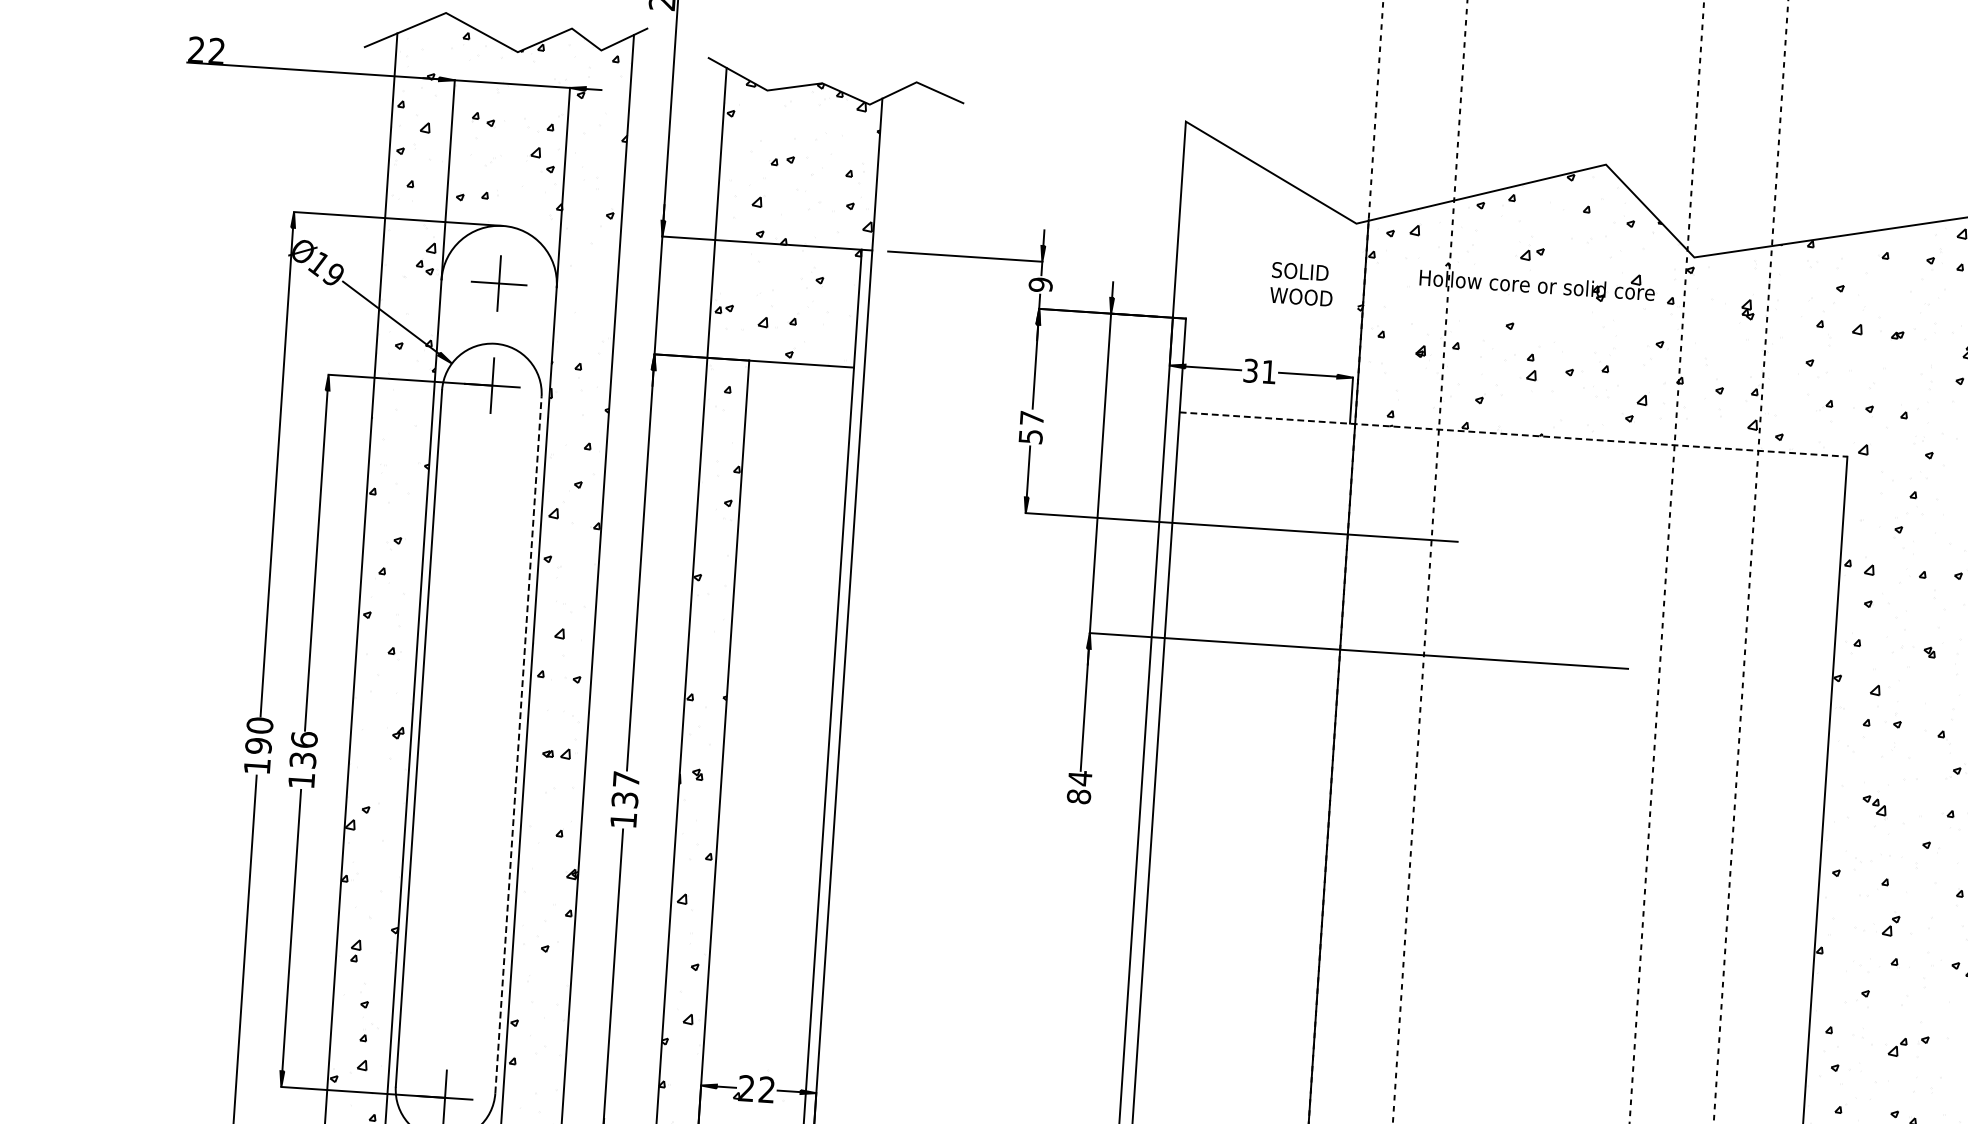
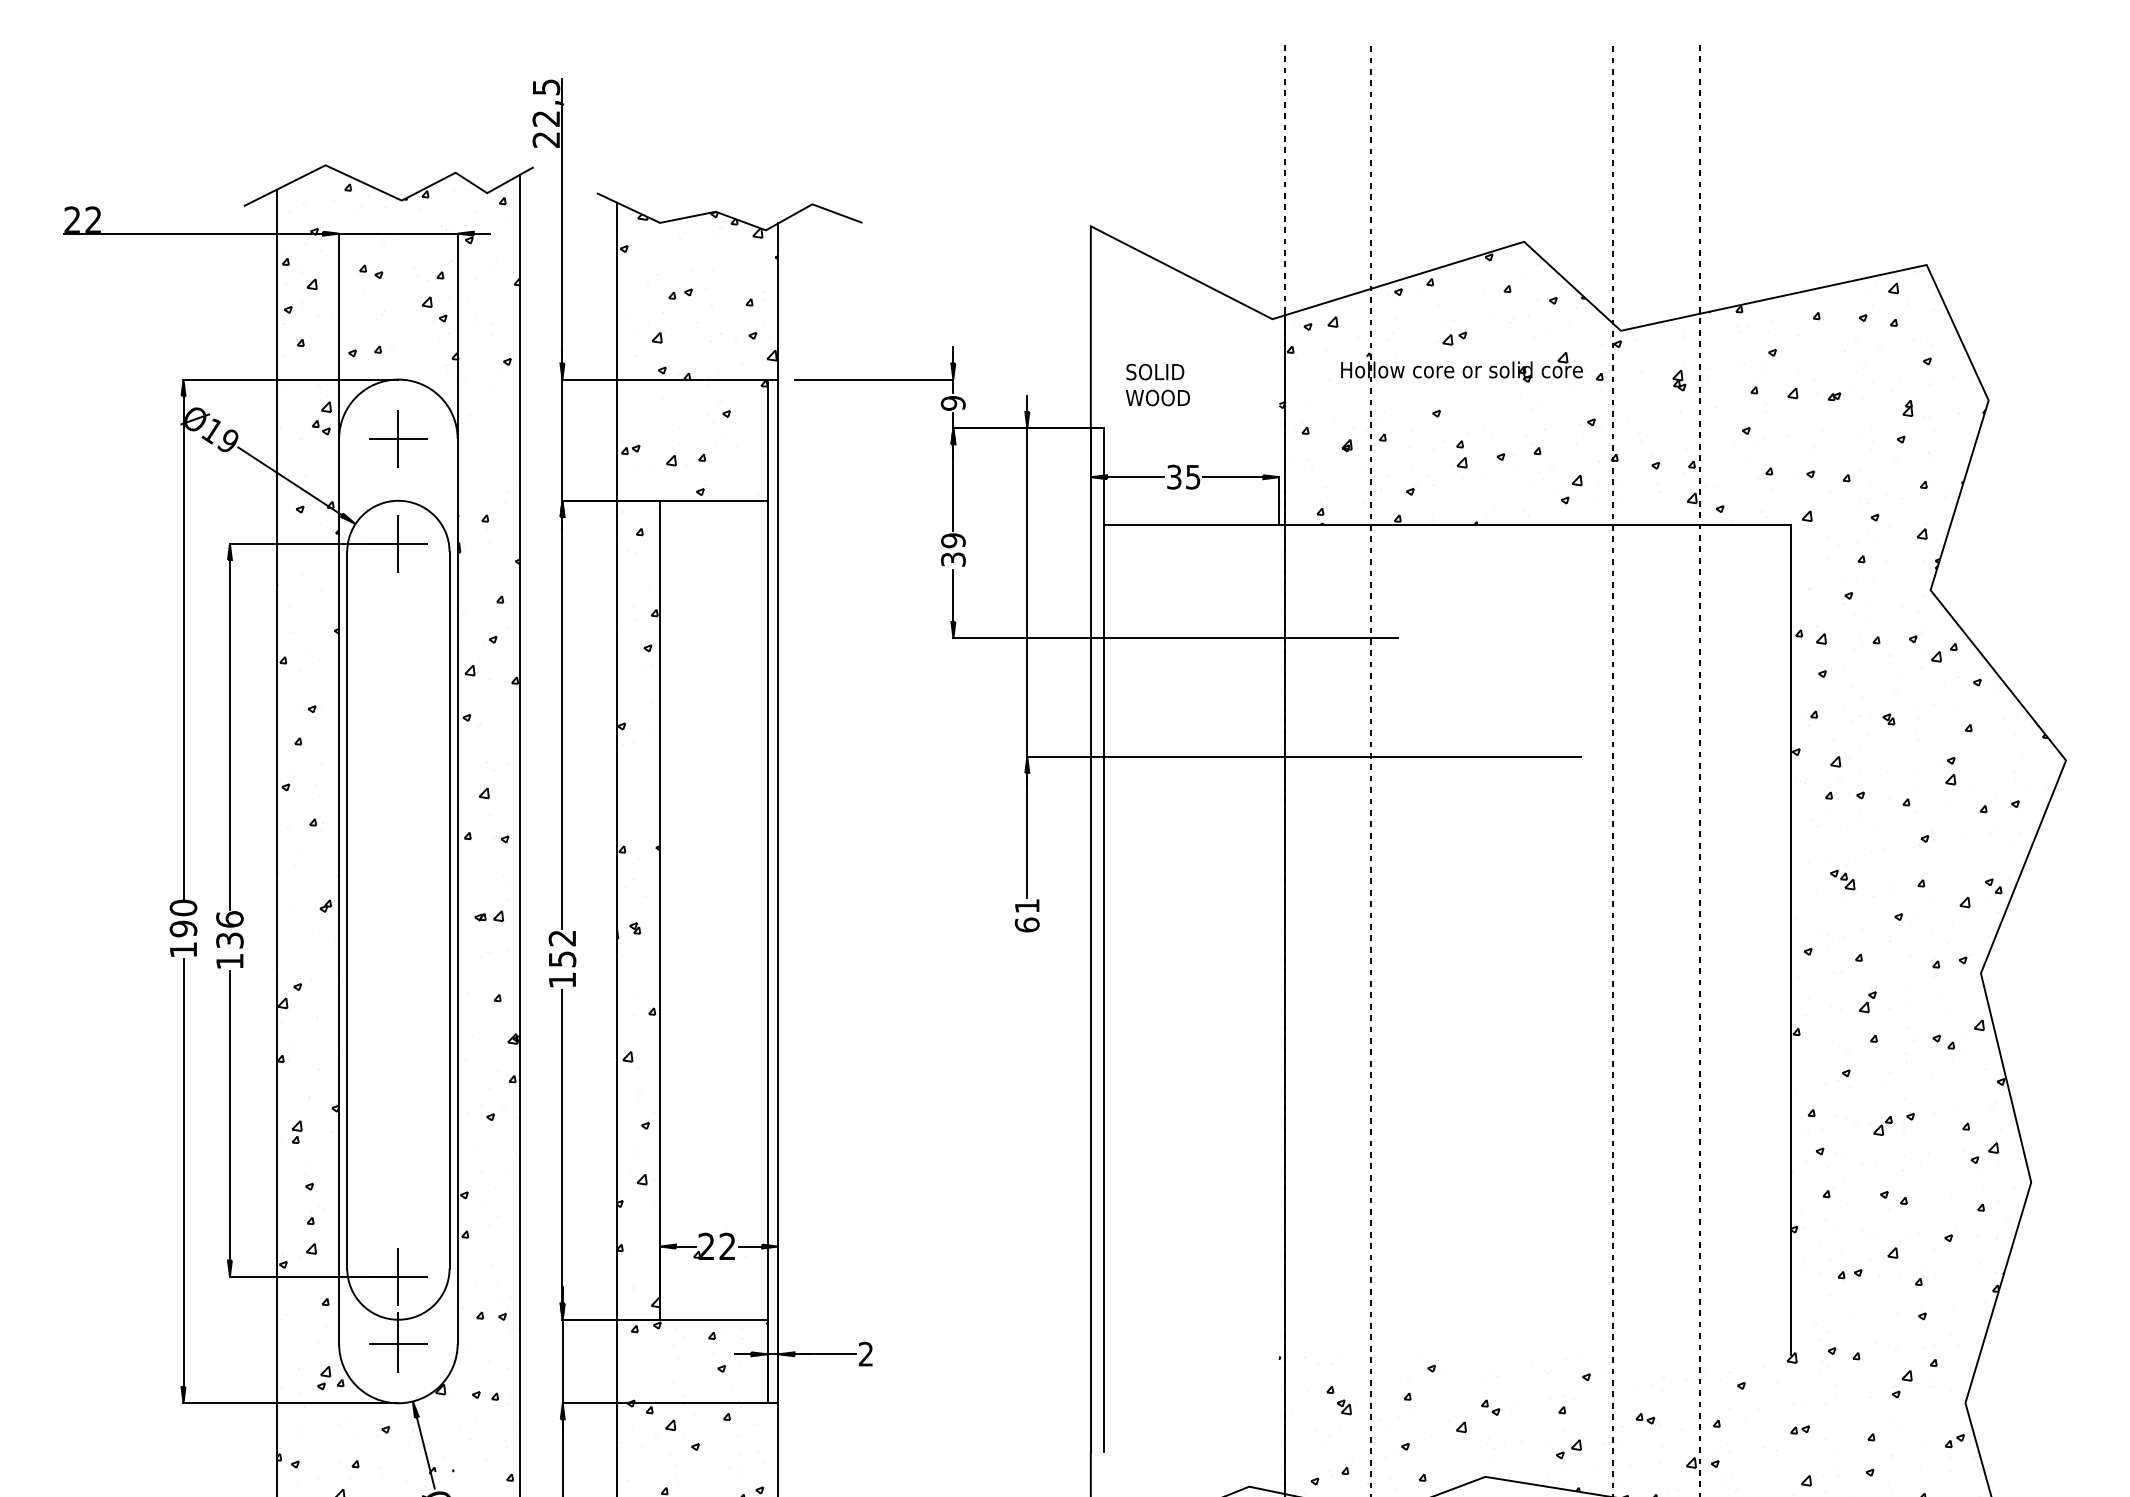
text: (1301, 283) -> (1157, 384), moved
text: (1269, 372) -> (1193, 477), 31 -> 35
text: (1031, 426) -> (953, 549), 57 -> 39
line: (1514, 434) -> (1448, 524), dashed -> solid
line: (518, 744) -> (449, 909), dashed -> solid
text: (1078, 787) -> (1026, 915), 84 -> 61
text: (624, 789) -> (561, 948), 137 -> 152

